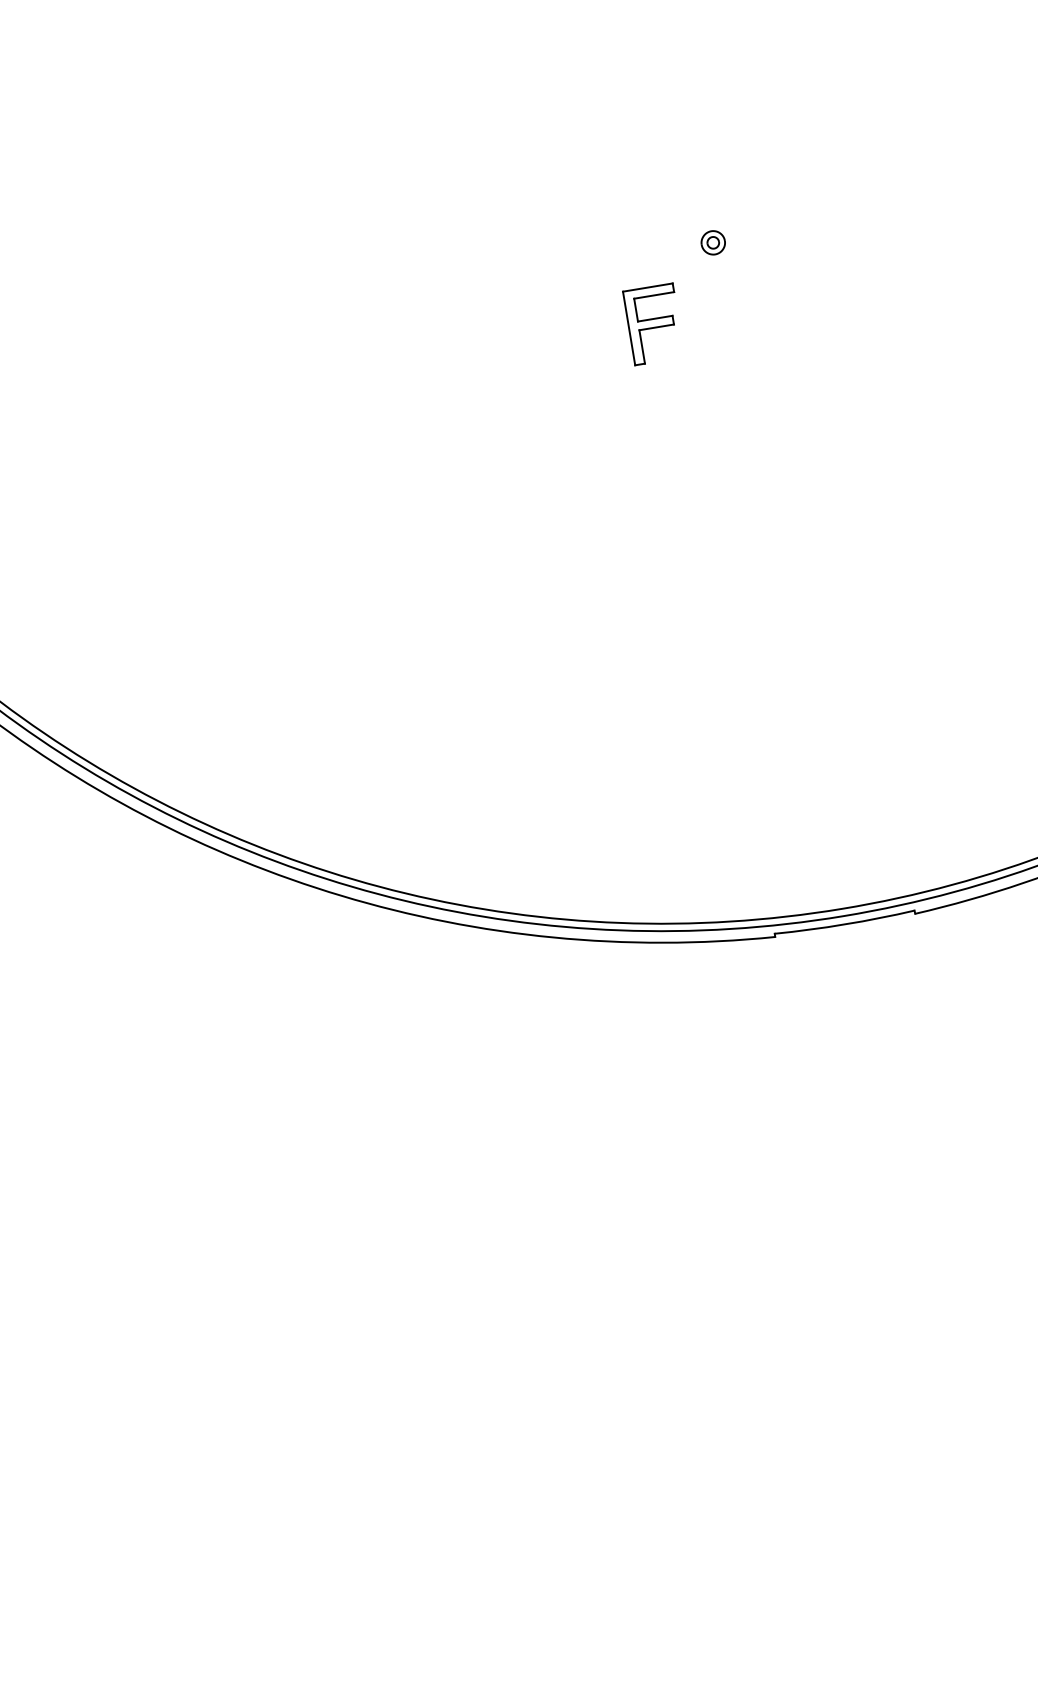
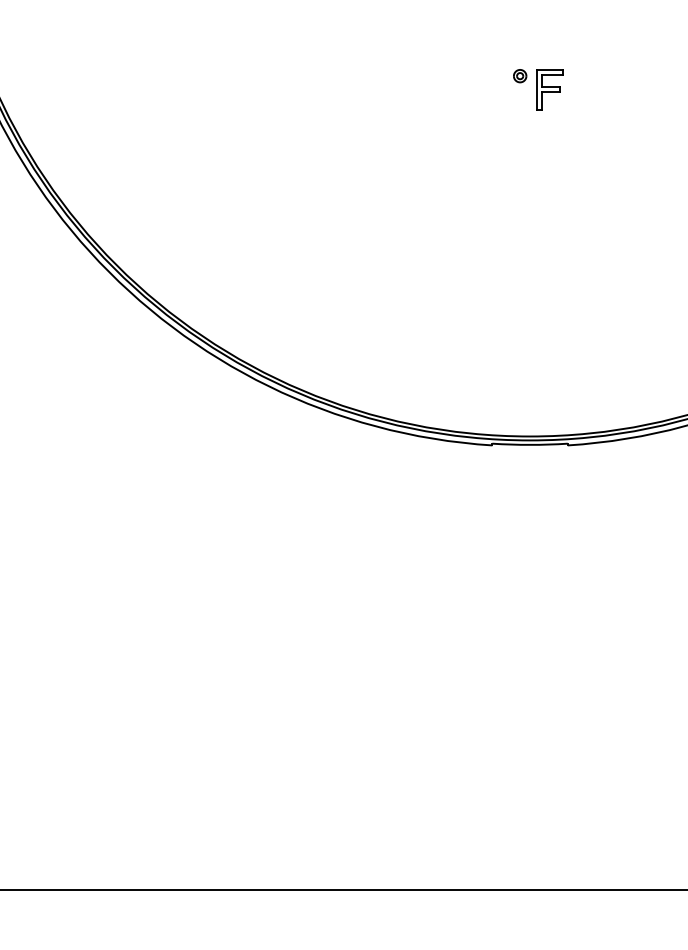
part: (652, 324) -> (549, 89), moved

